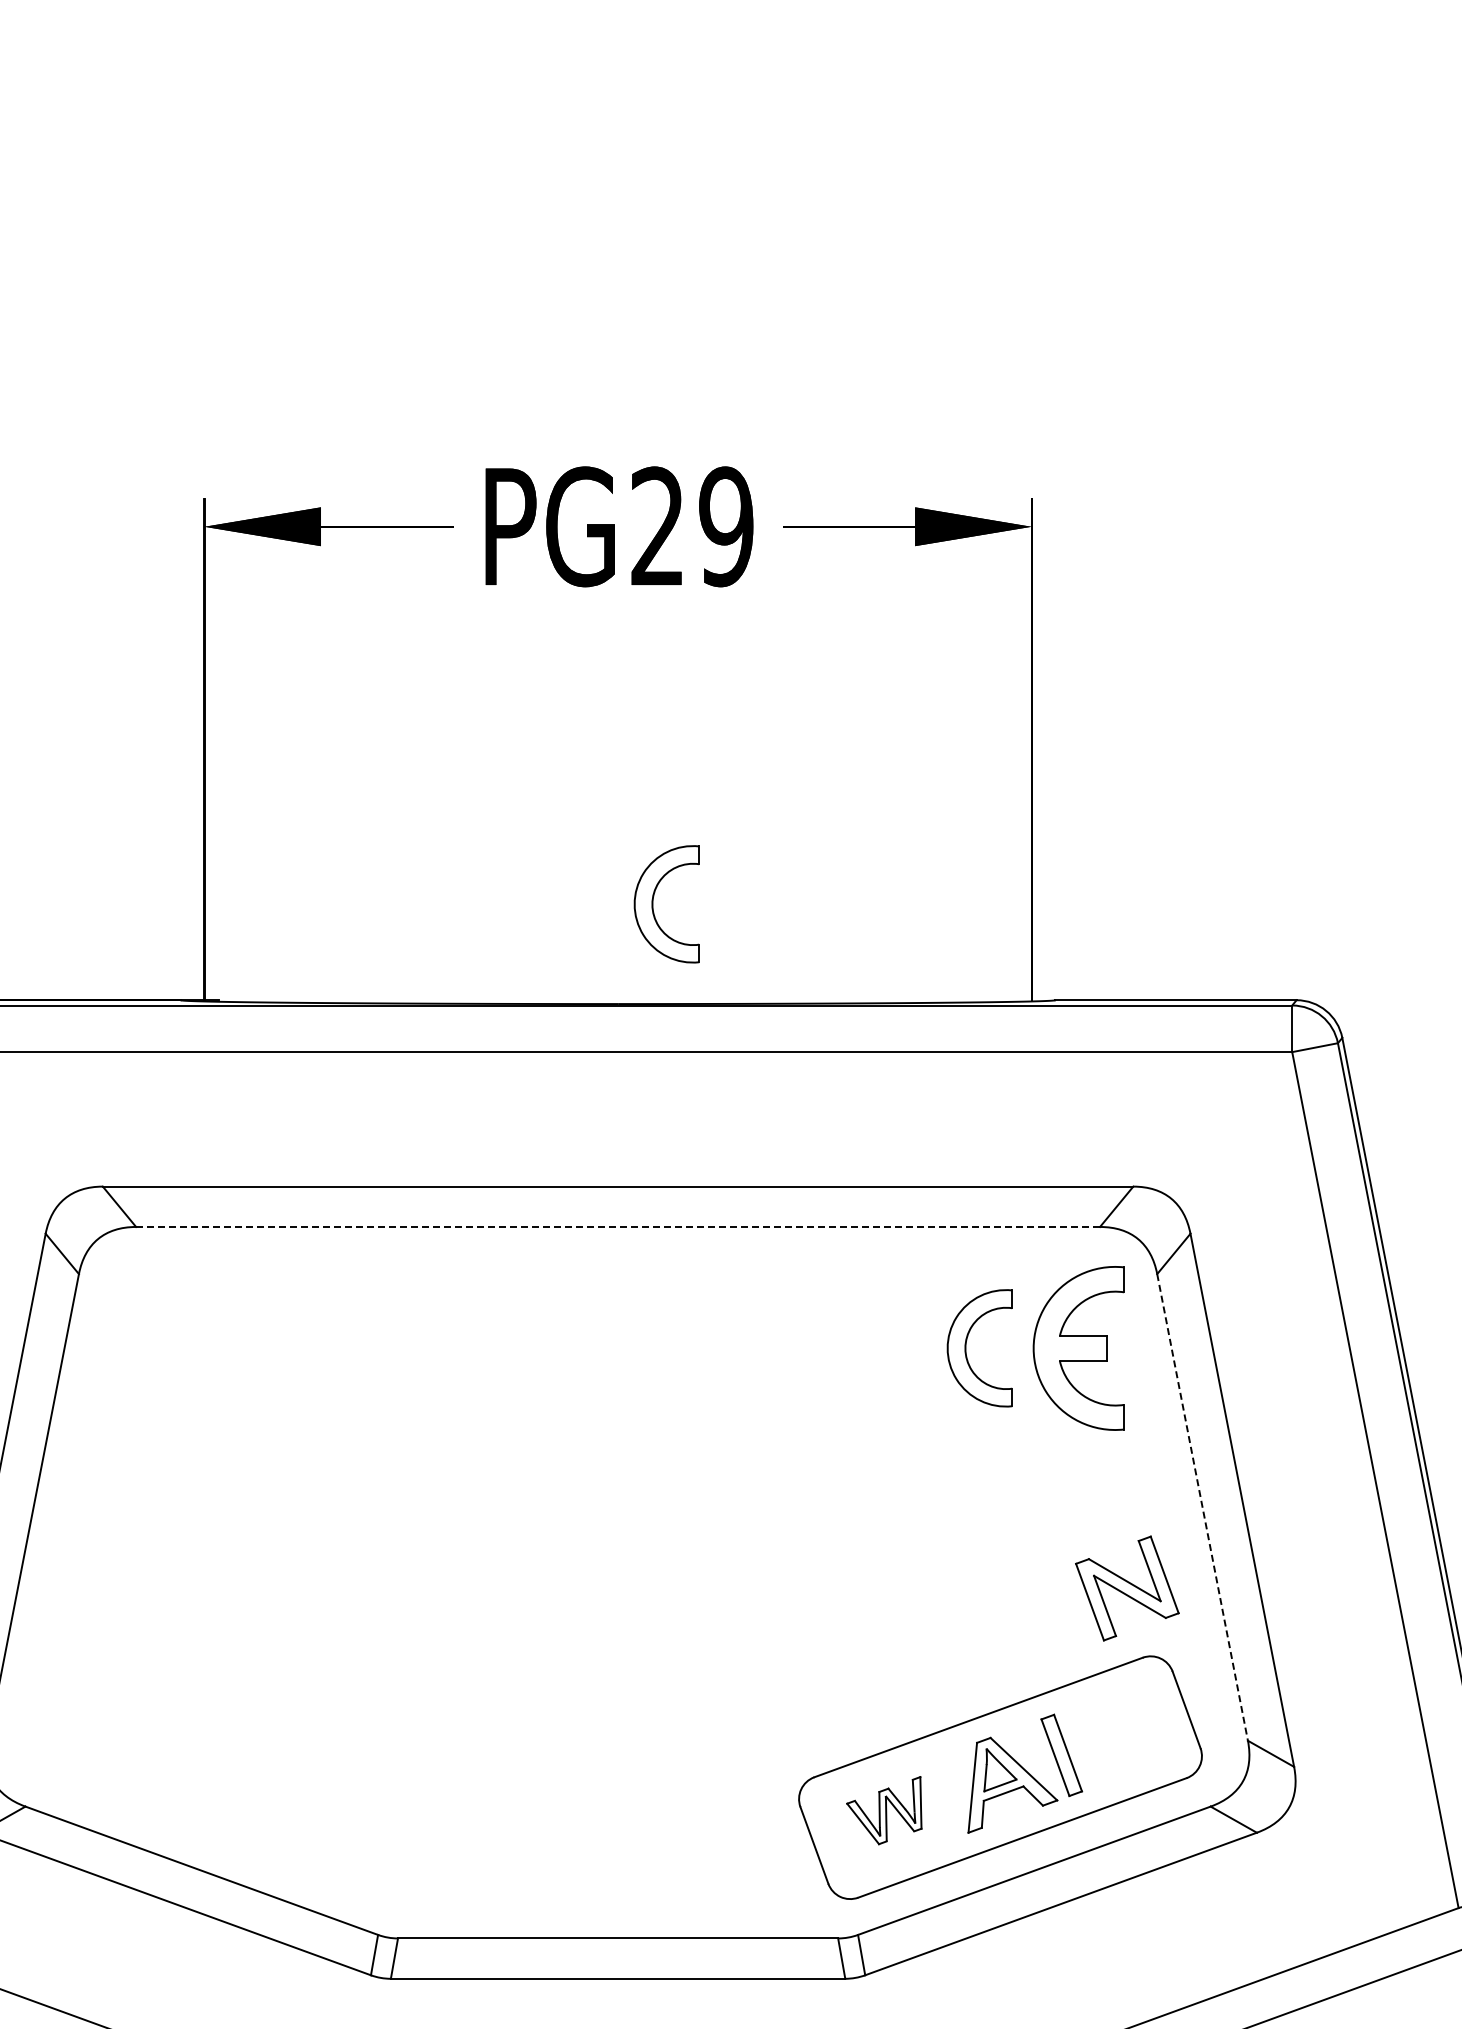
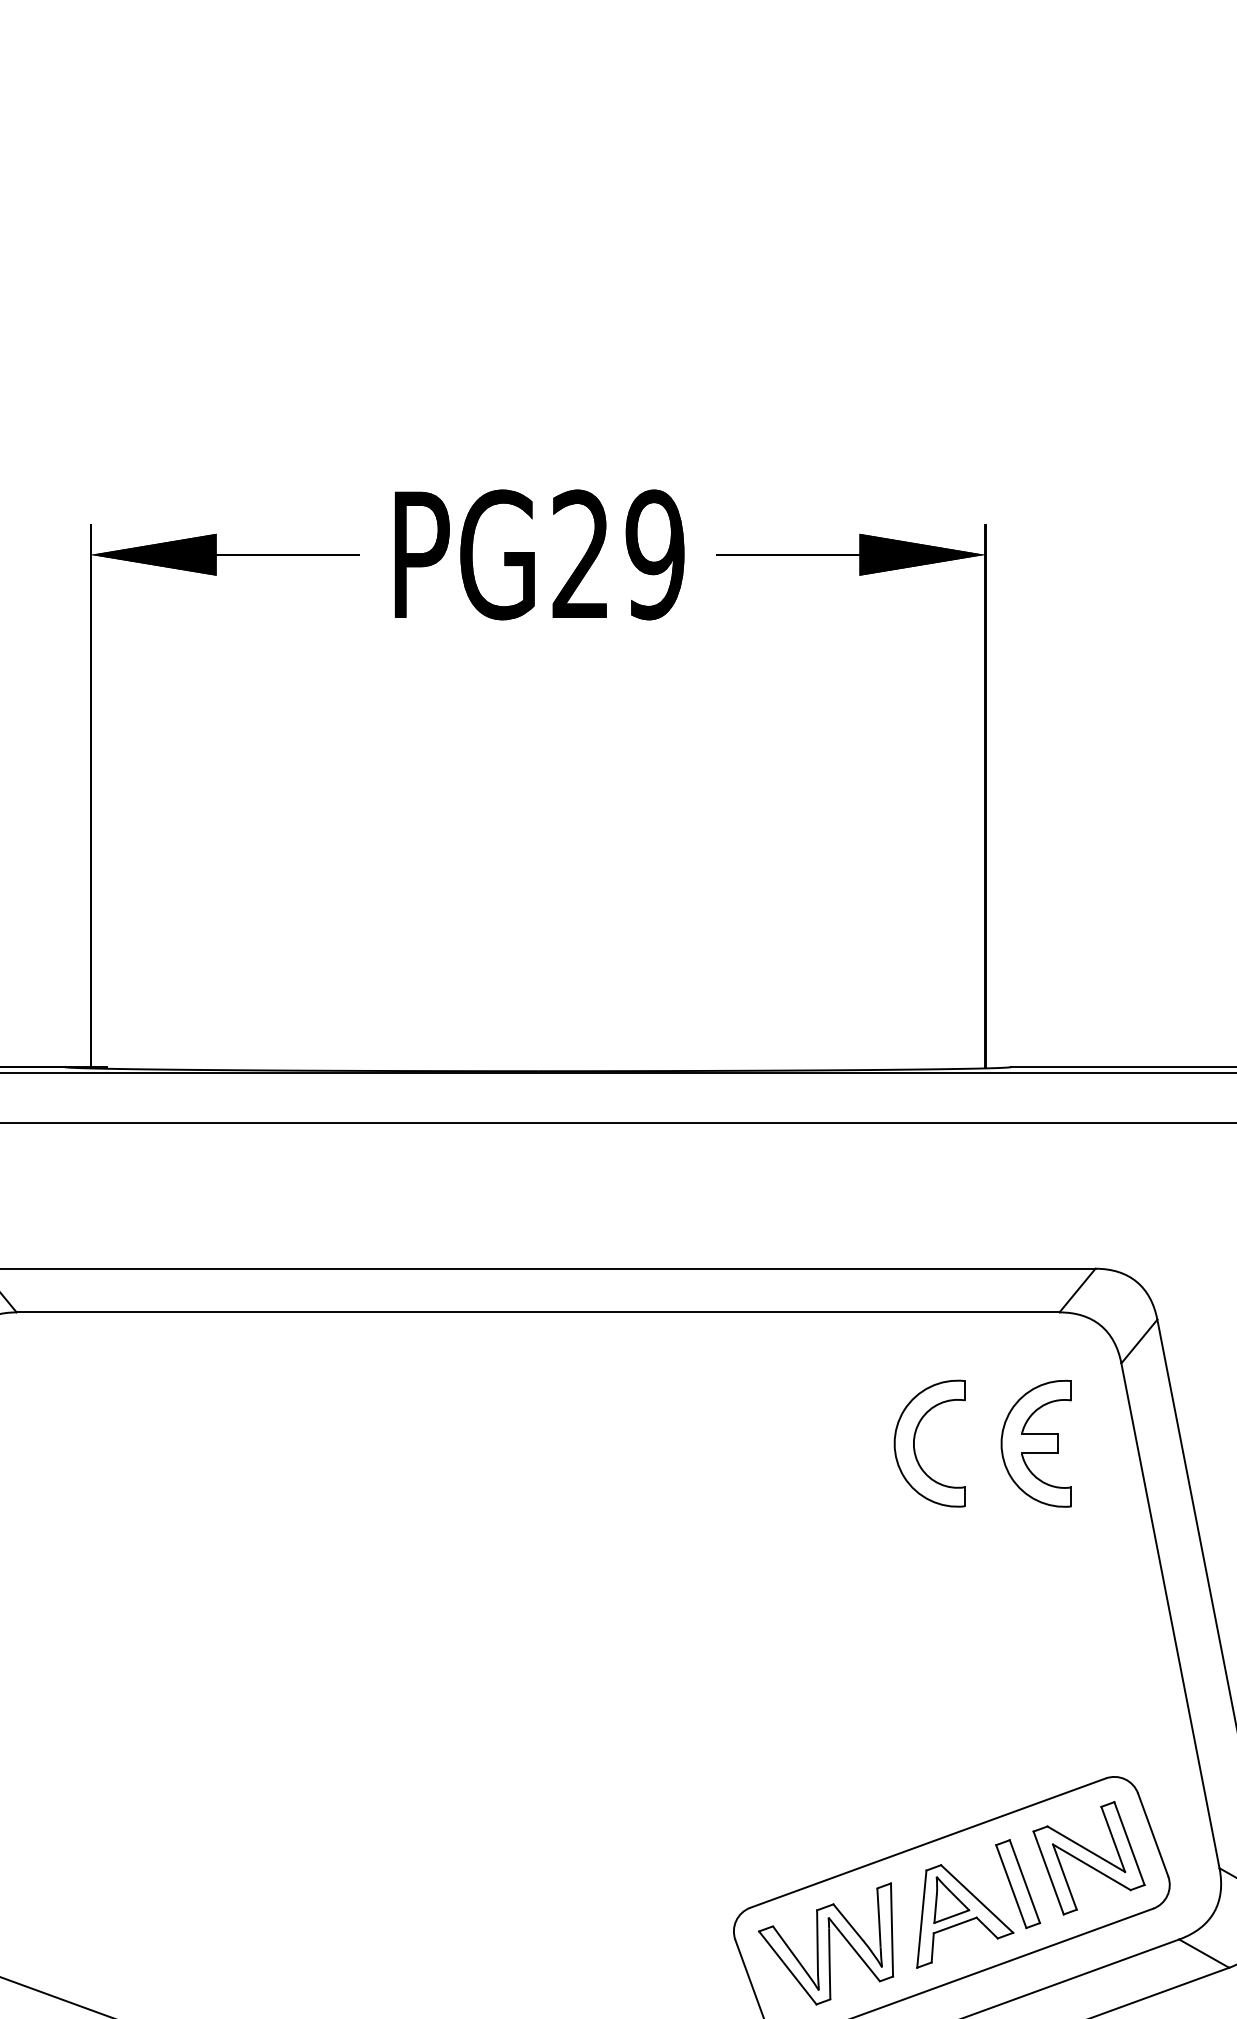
part: (653, 904) -> (576, 963), removed
line: (618, 1226) -> (538, 1311), dashed -> solid
part: (1078, 1348) -> (1036, 1443), size x0.71
line: (1202, 1507) -> (1170, 1615), dashed -> solid
part: (1127, 1588) -> (1089, 1858), moved
part: (884, 1810) -> (826, 1943), size x1.67

